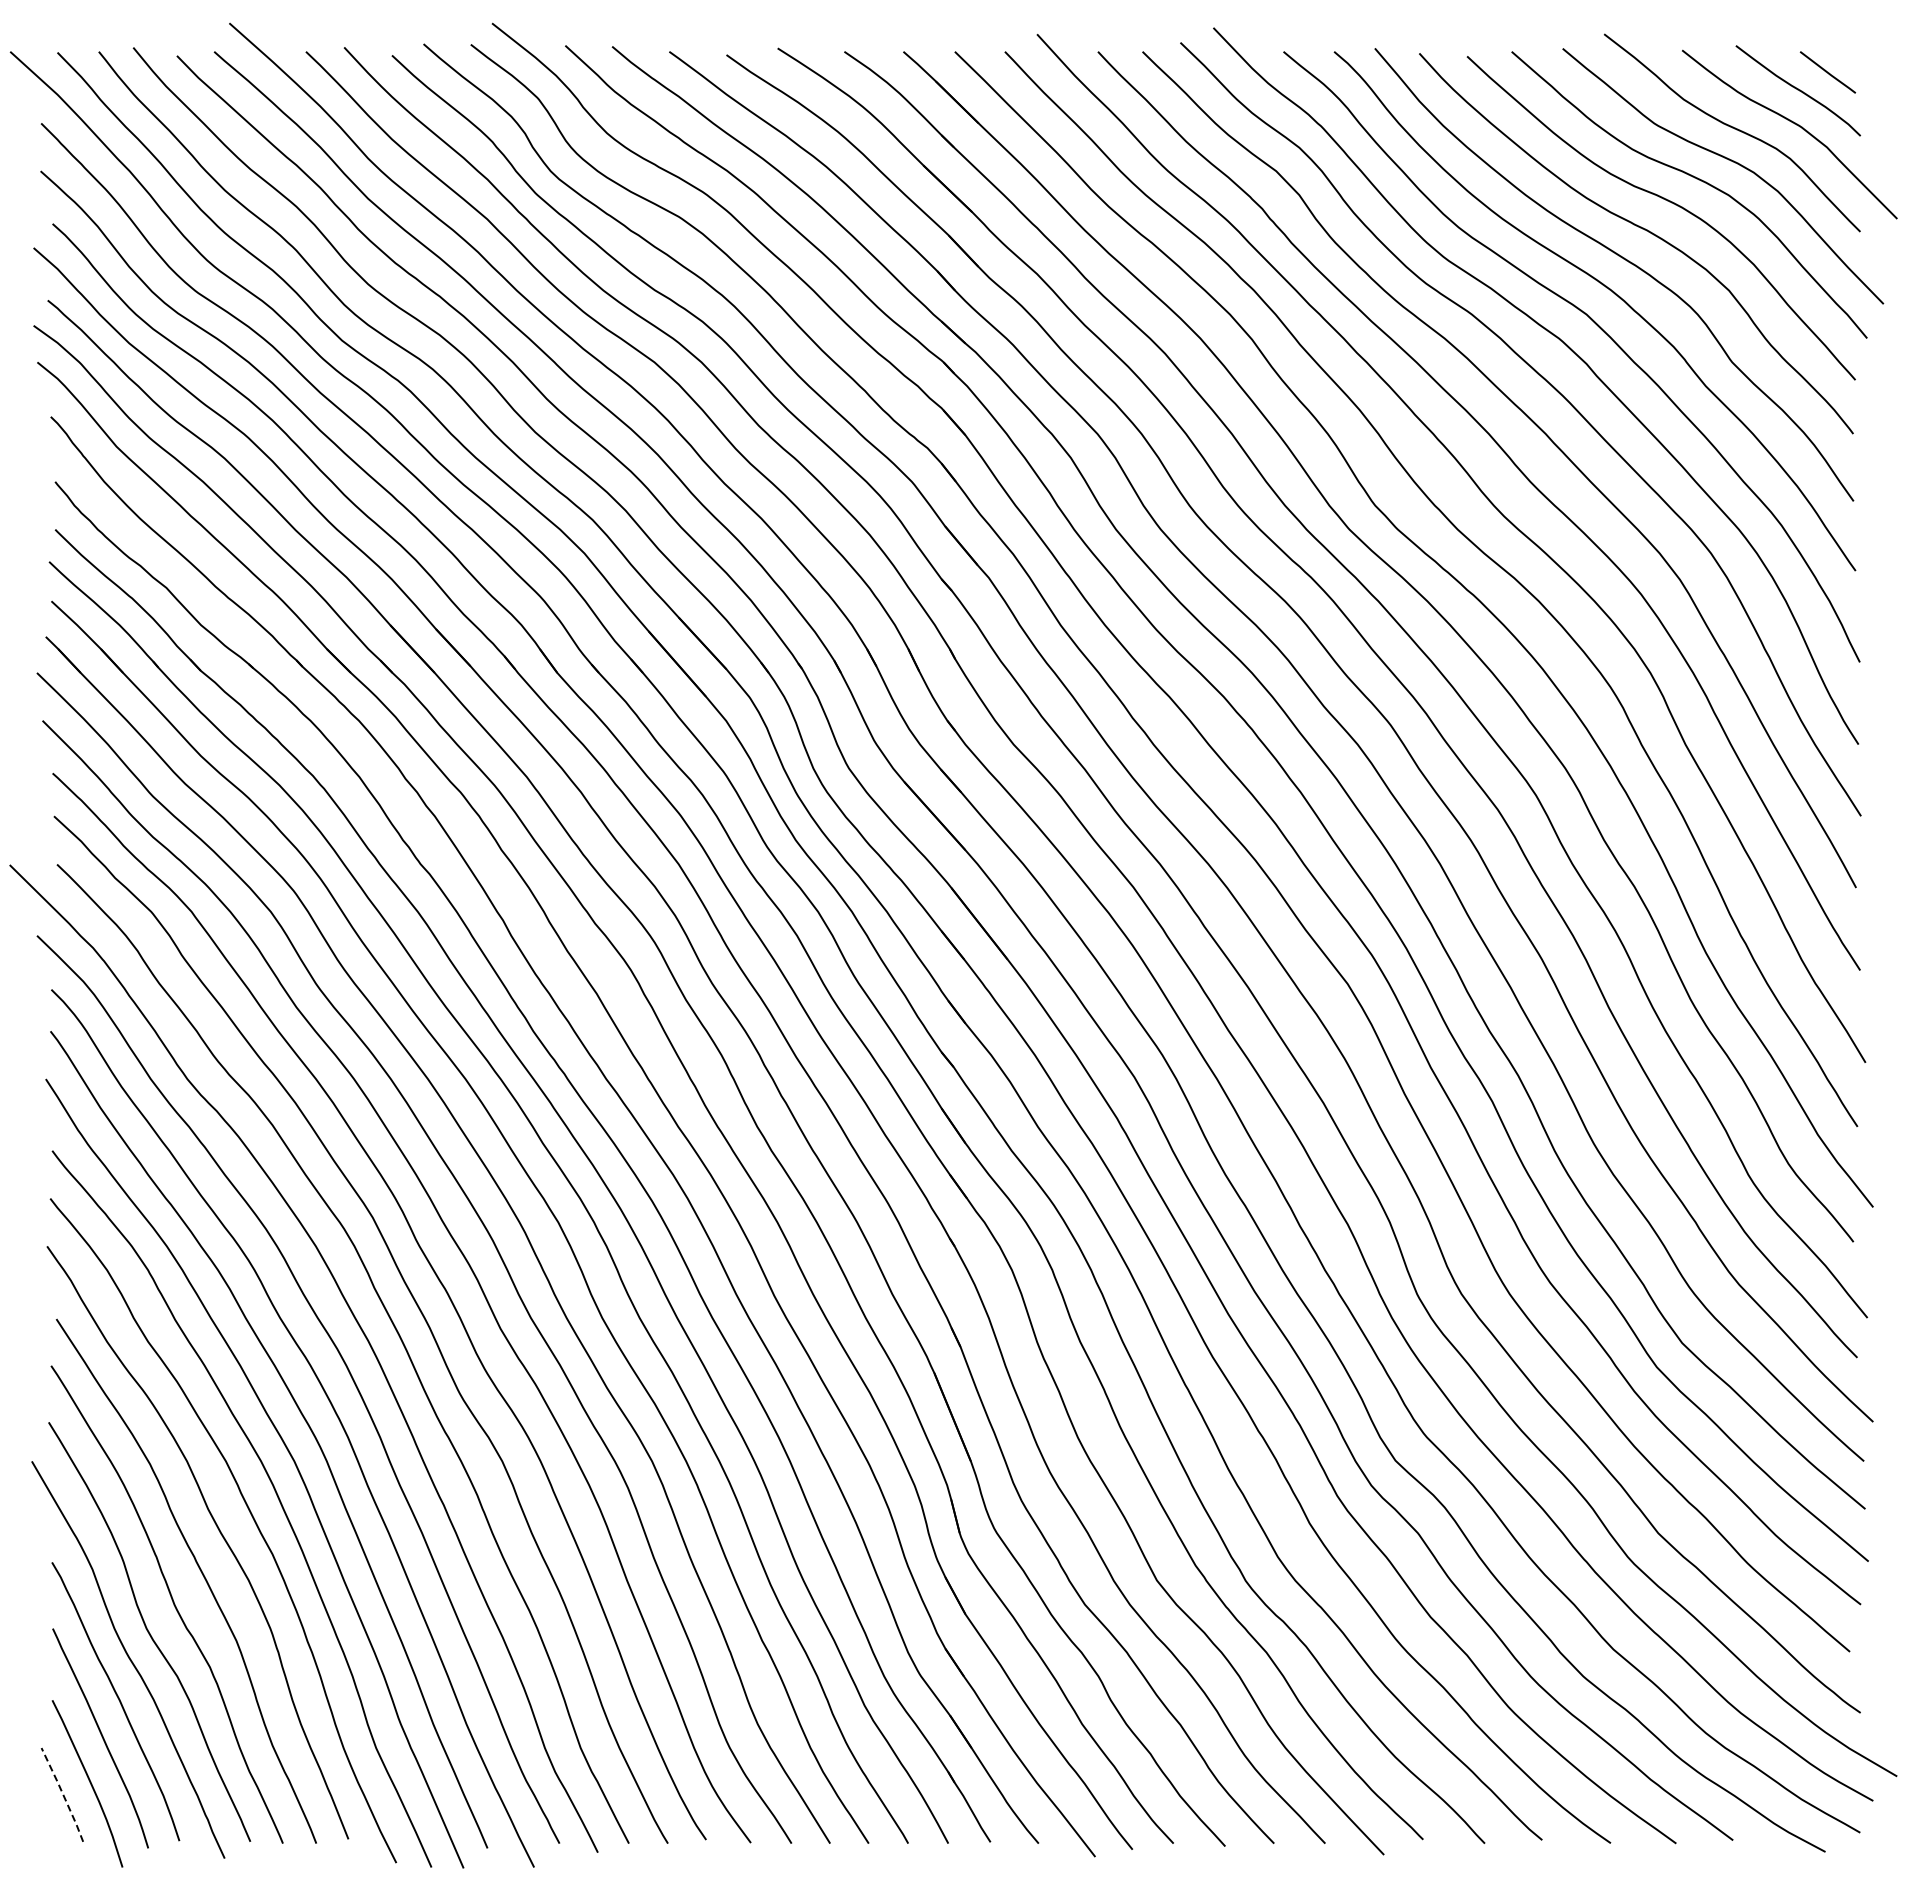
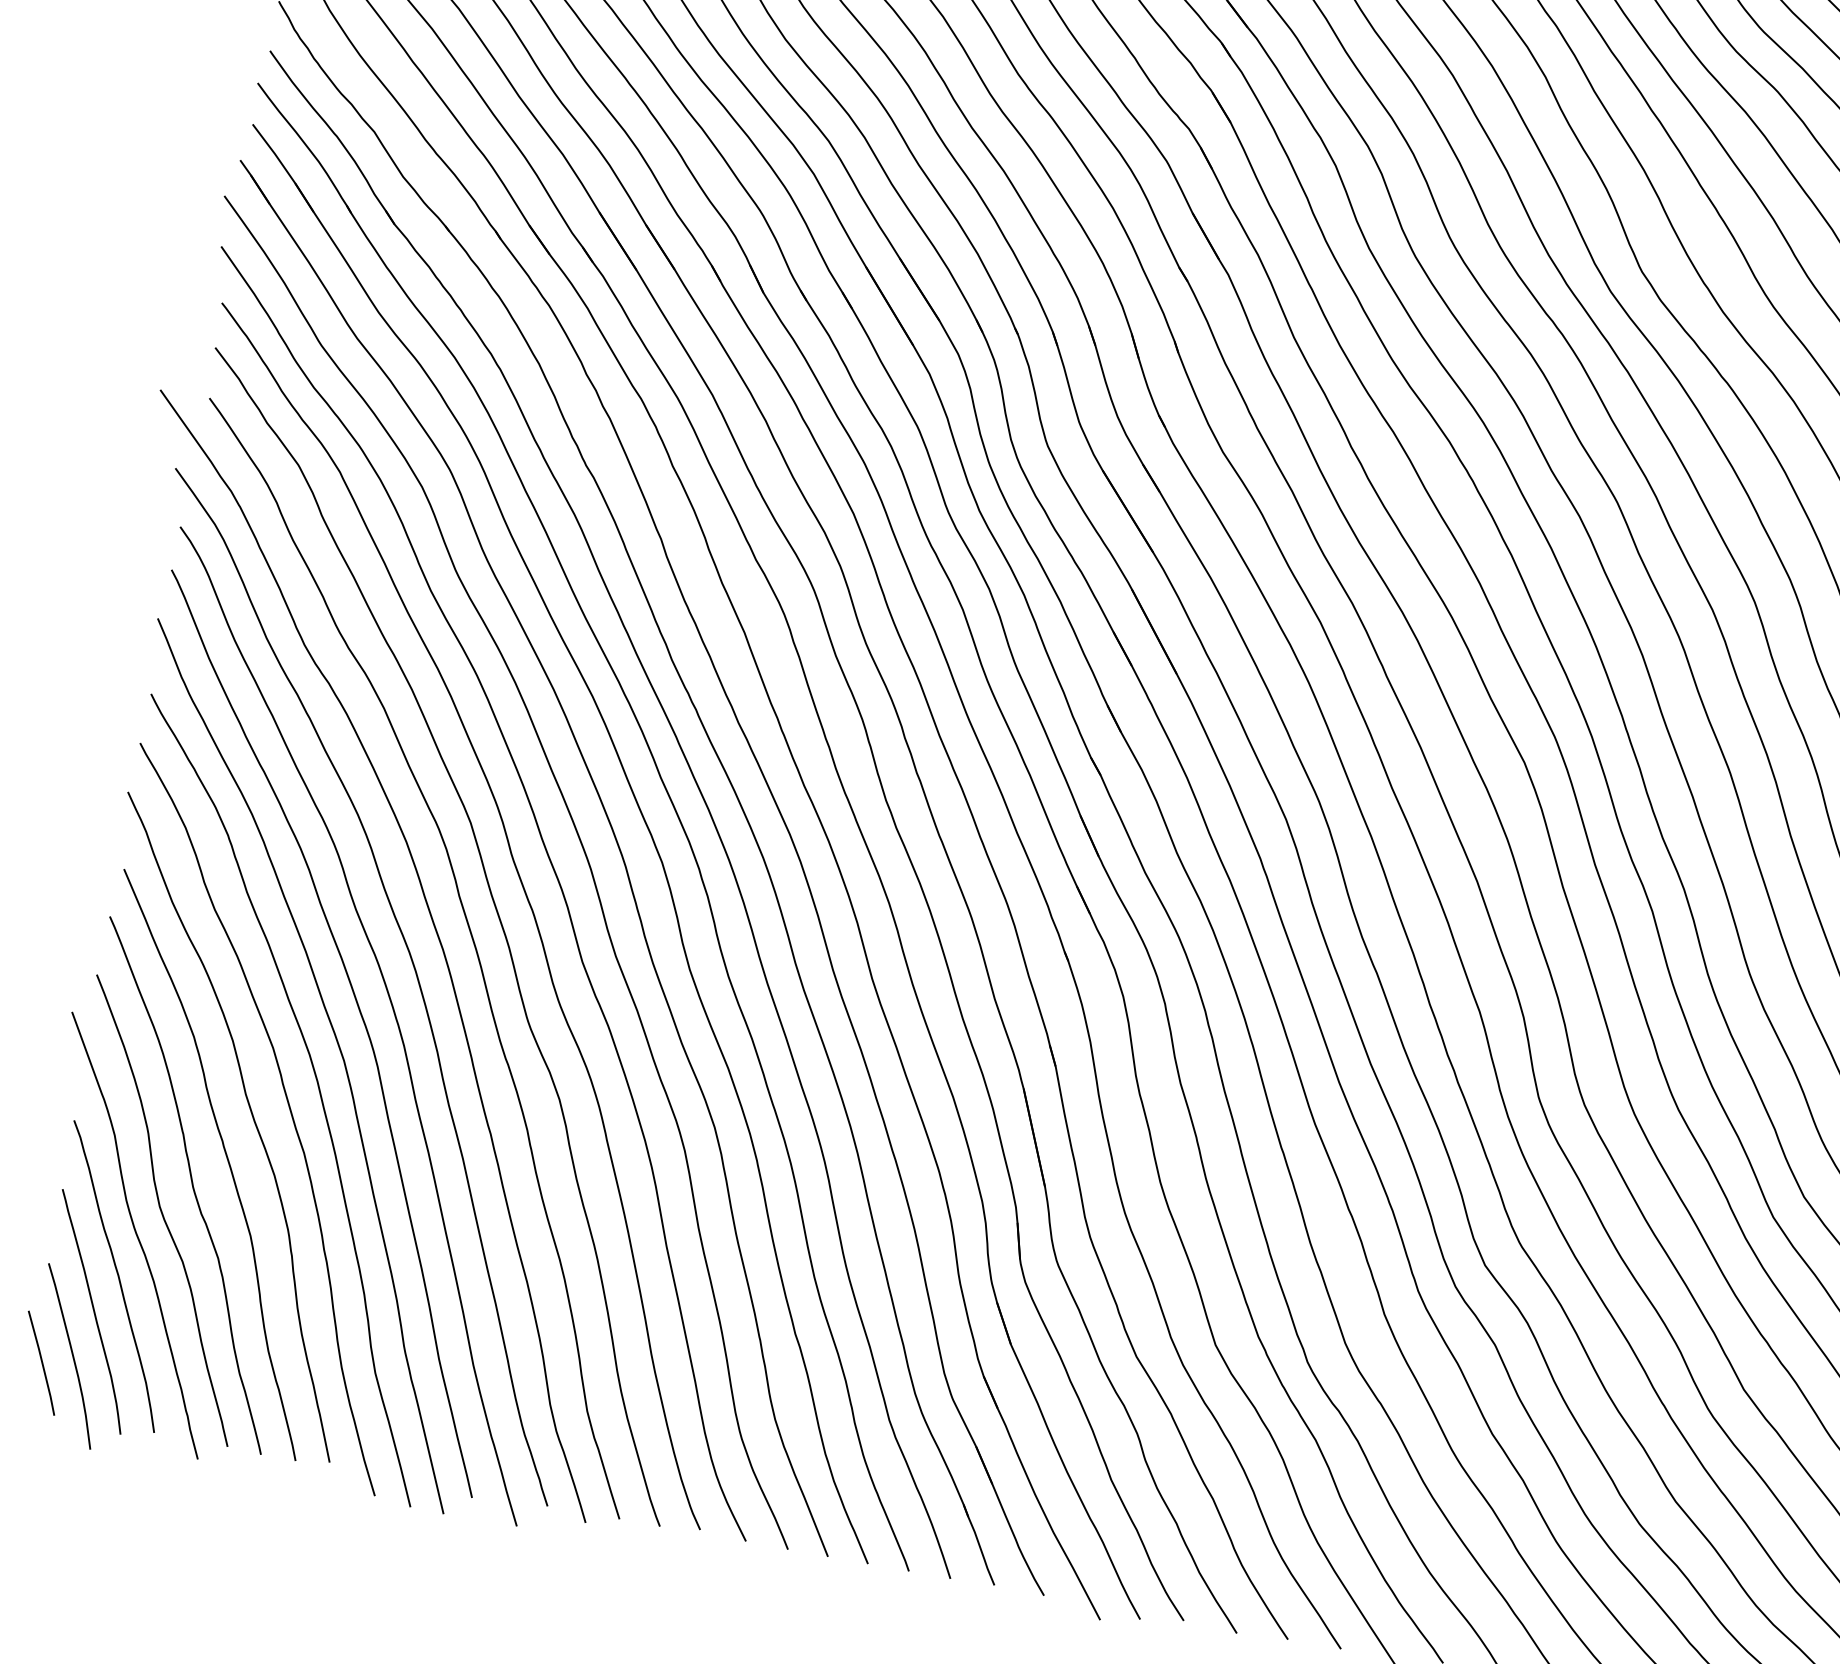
line: (63, 1794) -> (42, 1363), dashed -> solid

